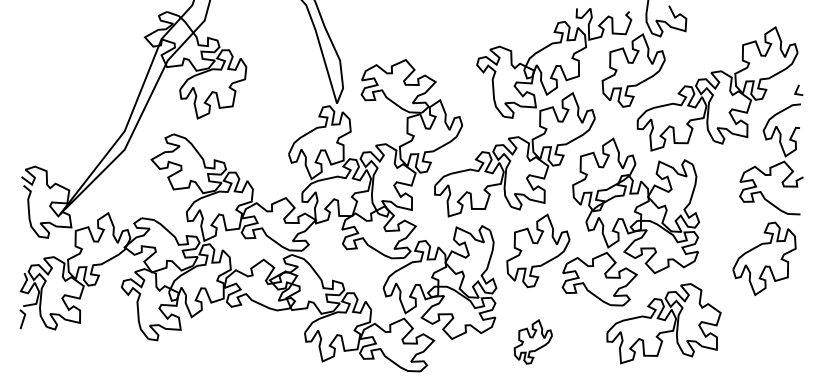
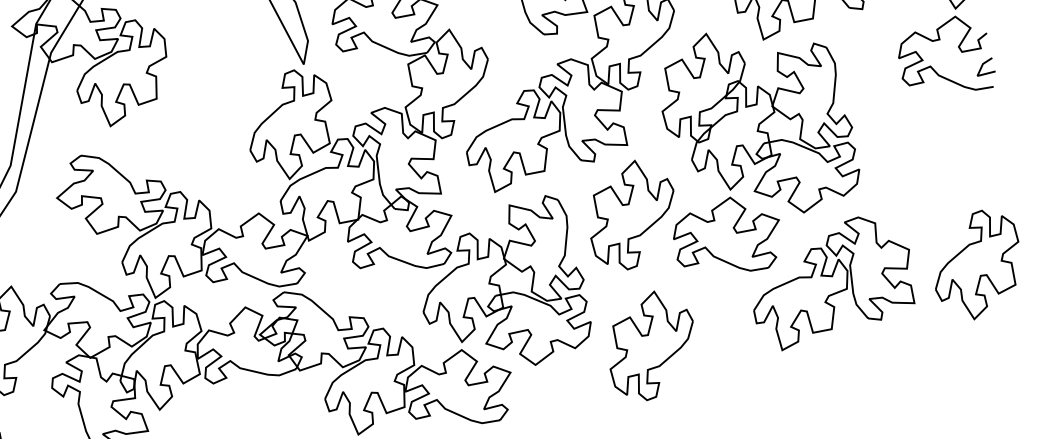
line: (796, 199) -> (983, 66), added
part: (764, 258) -> (976, 264), moved
part: (533, 341) -> (651, 344), size x1.67

